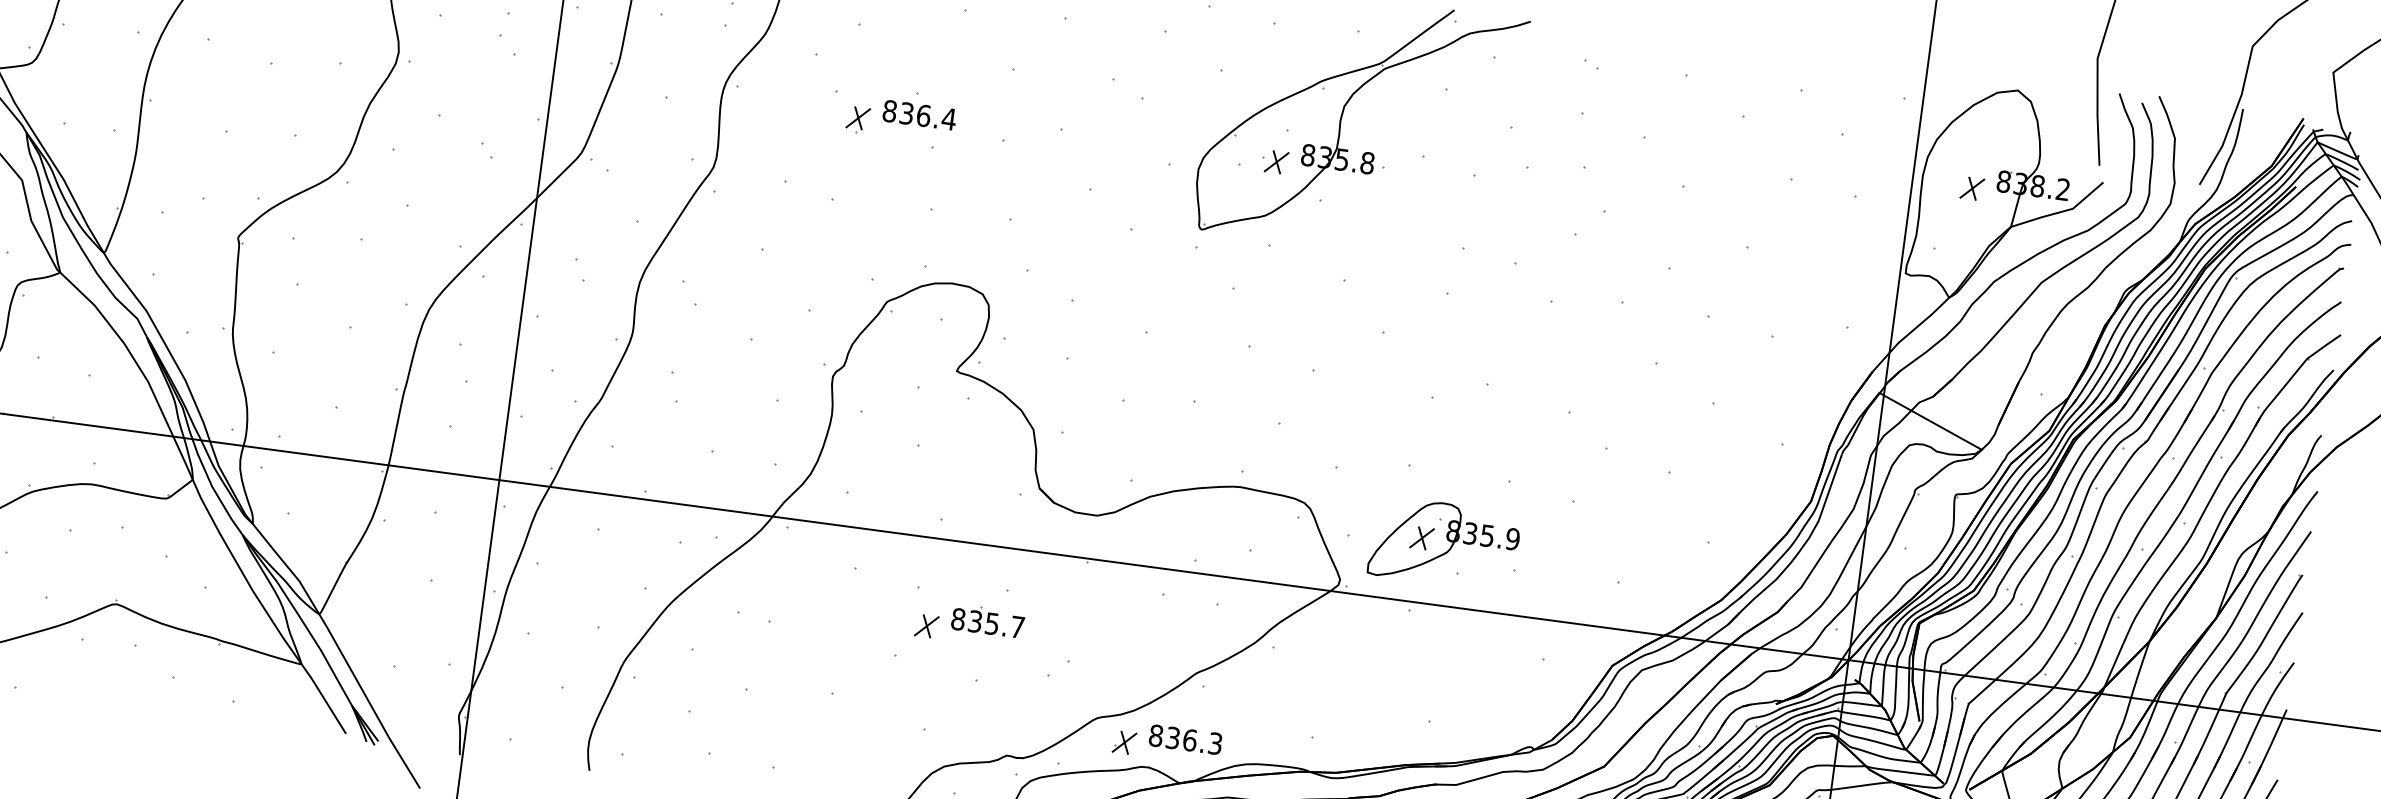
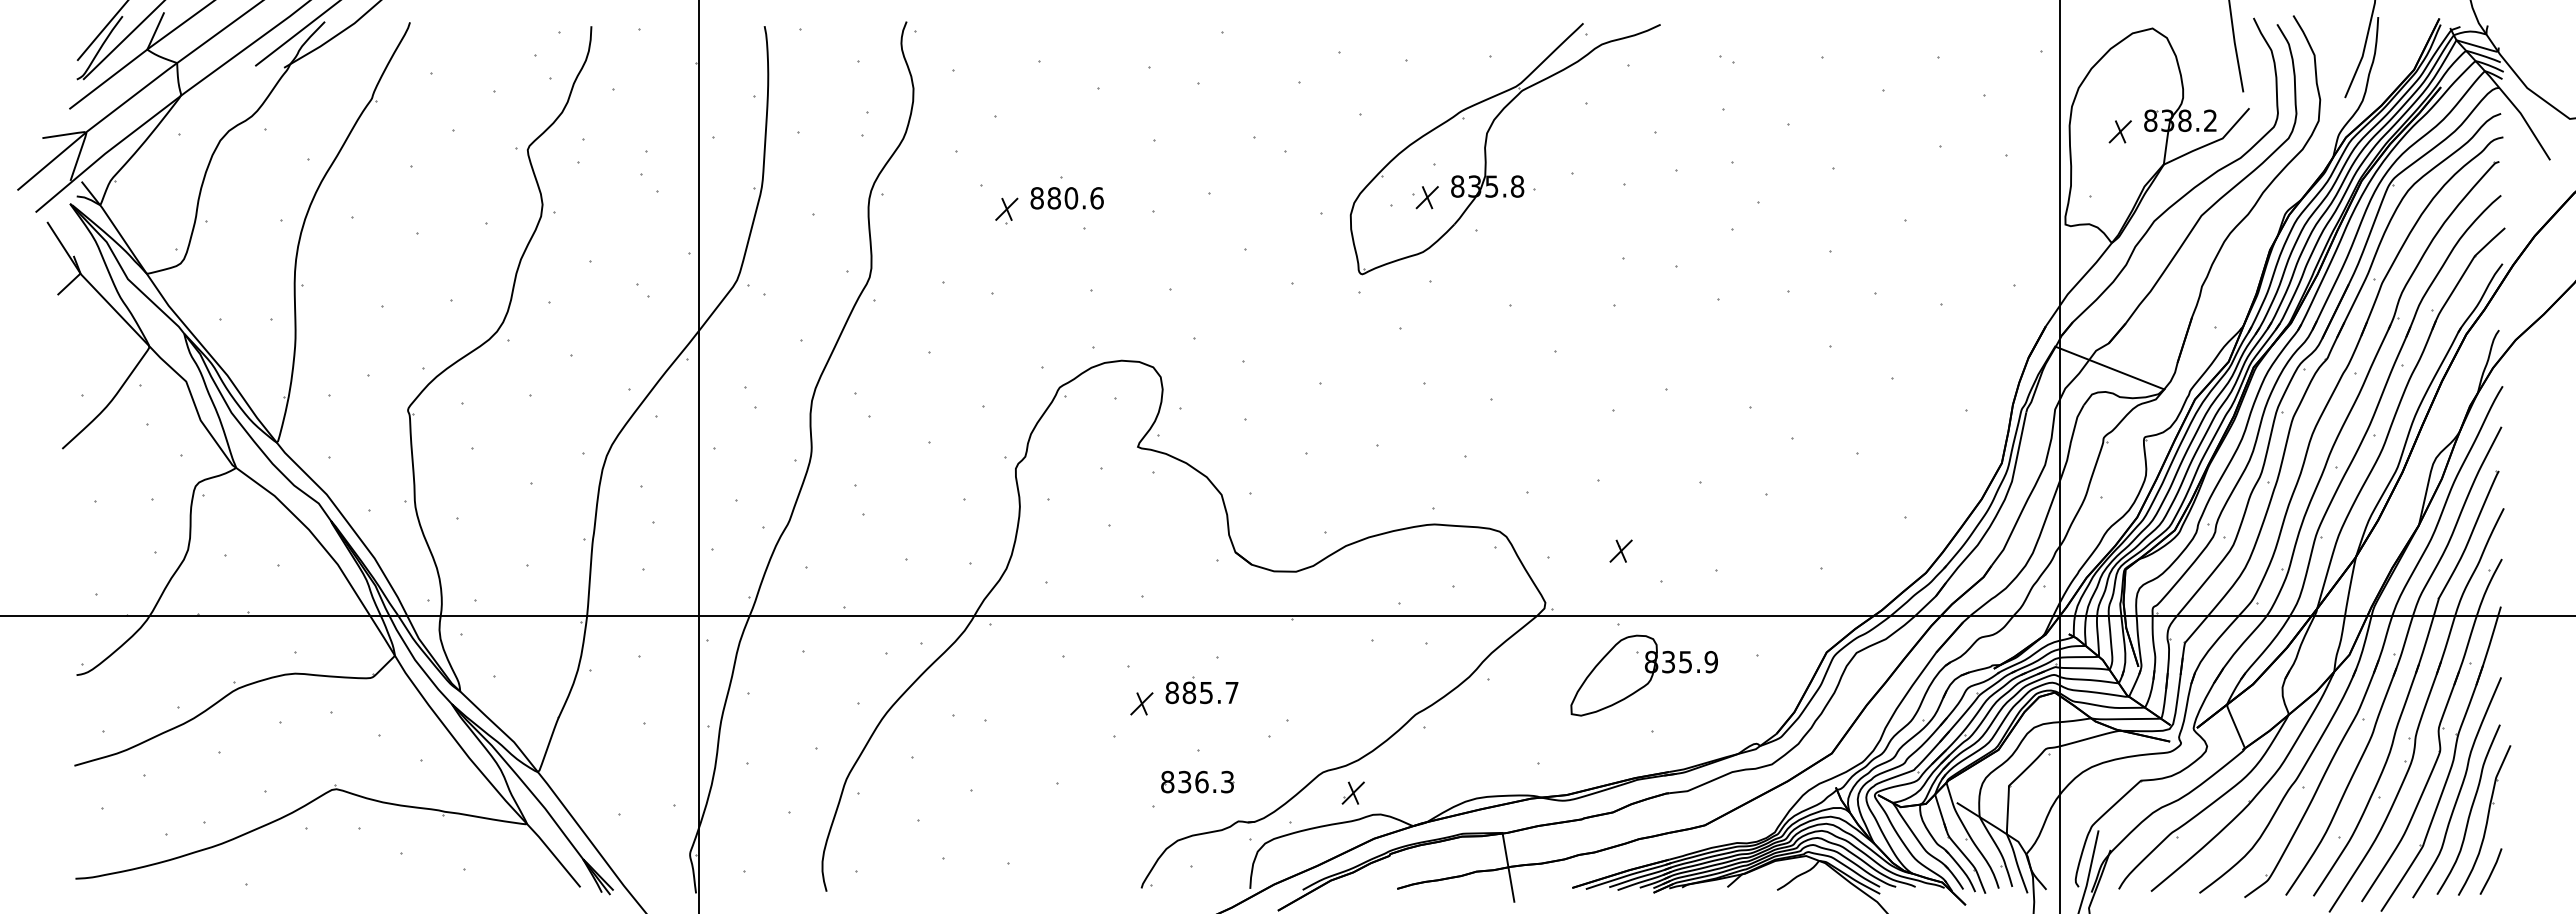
text: (927, 116) -> (1075, 198), 836.4 -> 880.6
part: (1443, 543) -> (1643, 675), moved
text: (975, 621) -> (1189, 692), 835.7 -> 885.7
part: (1185, 739) -> (1197, 781), moved

